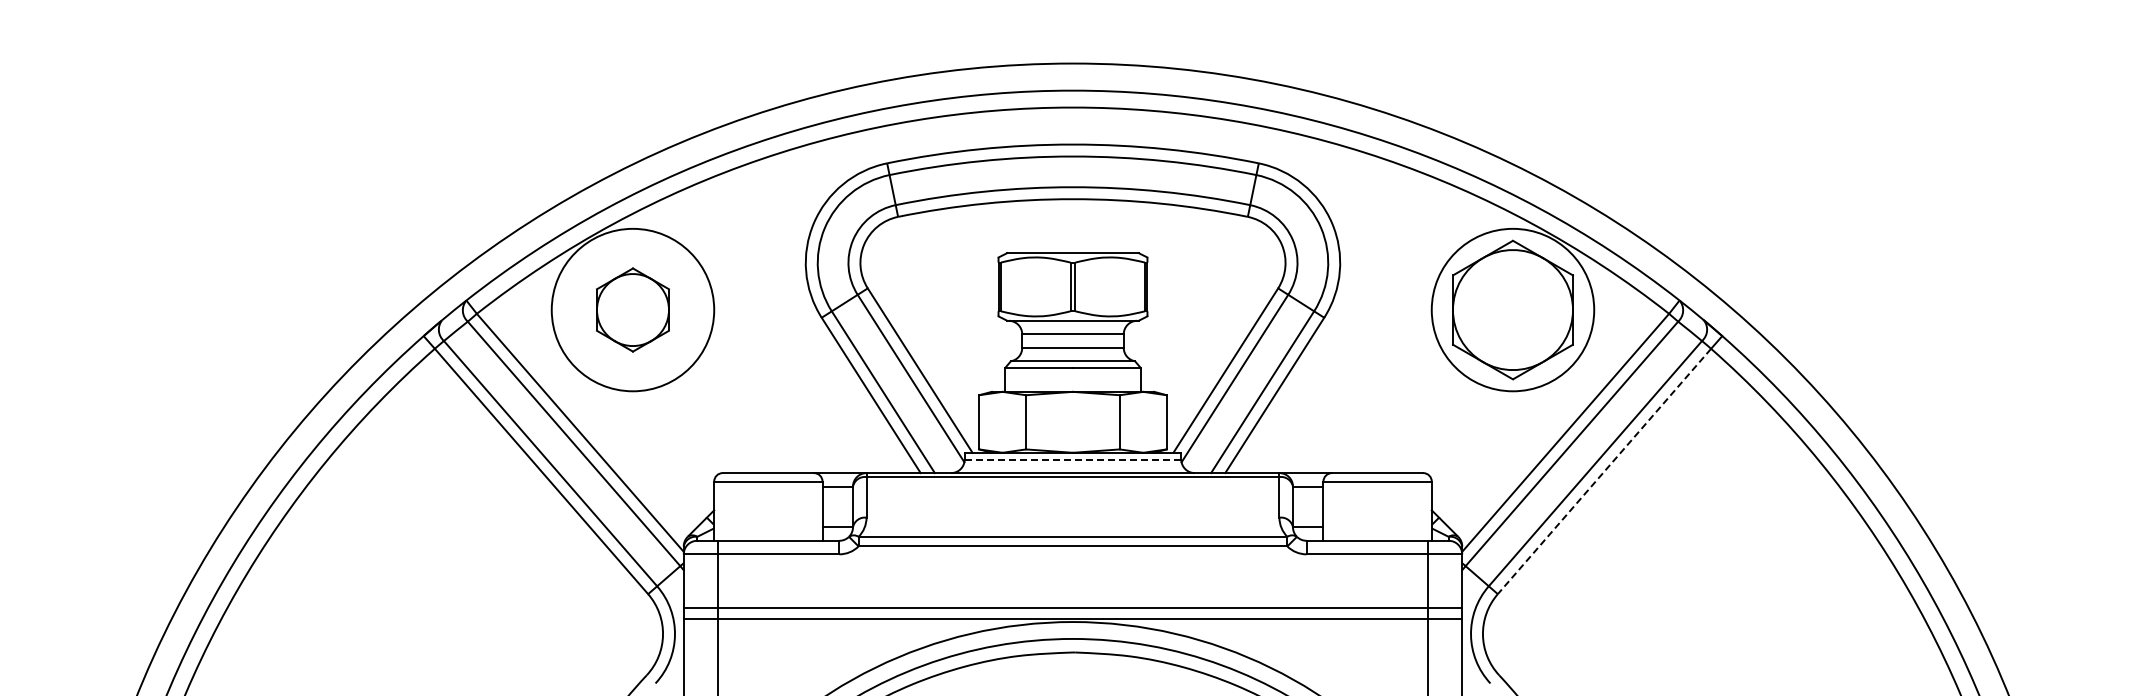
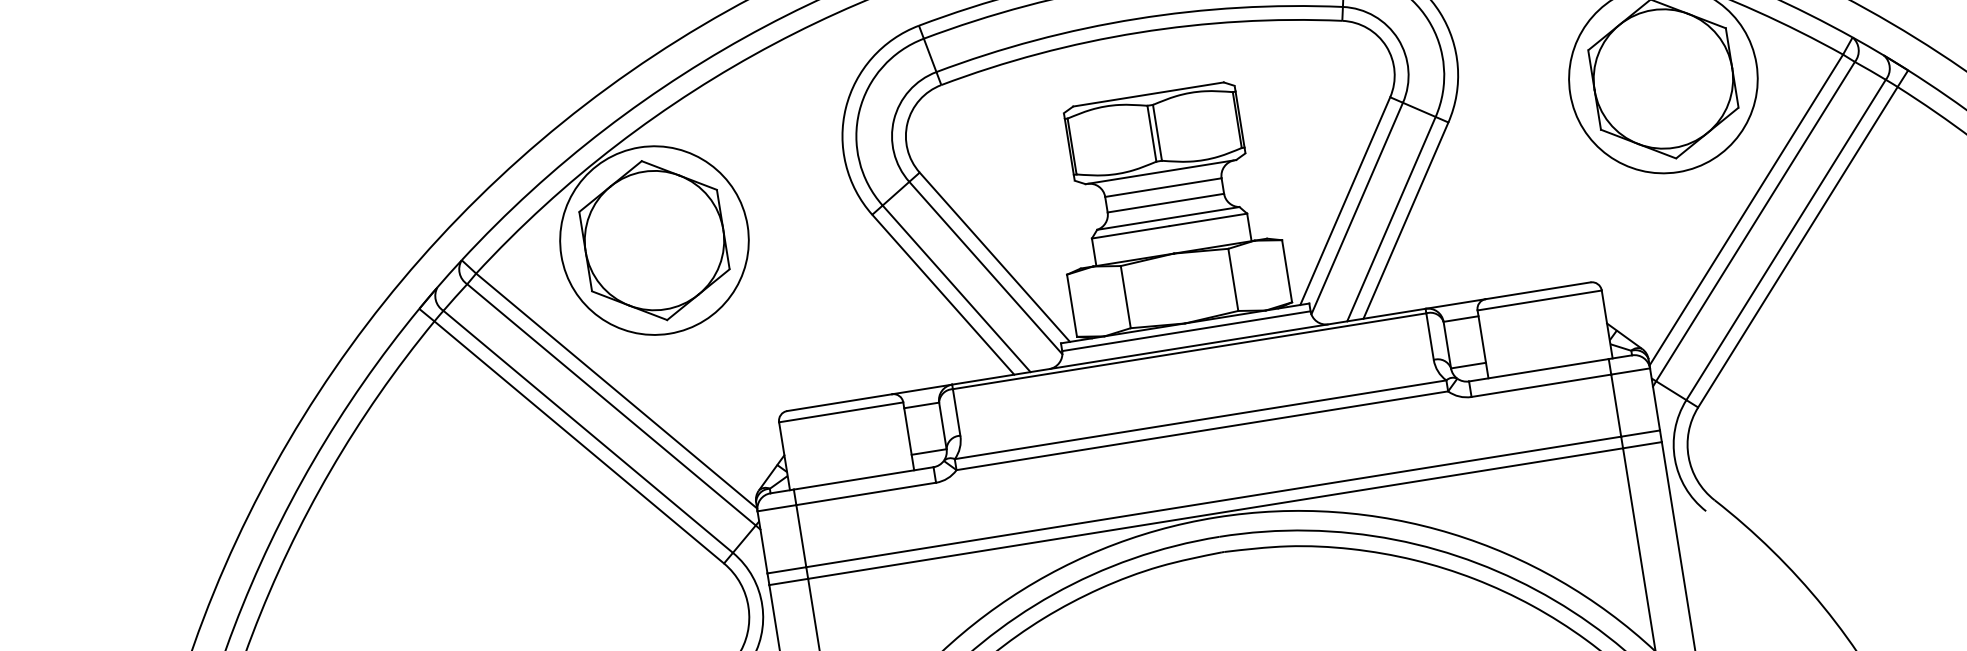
part: (632, 309) -> (653, 240), size x1.67
line: (1073, 459) -> (1186, 331), dashed -> solid
line: (1604, 471) -> (1797, 247), dashed -> solid

